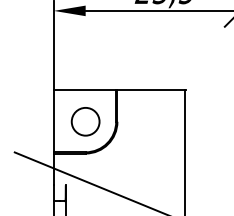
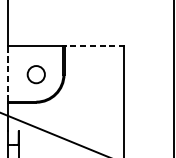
line: (151, 90) -> (94, 46), solid -> dashed
line: (53, 120) -> (7, 73), solid -> dashed
circle: (85, 121) -> (36, 74), size x0.7

